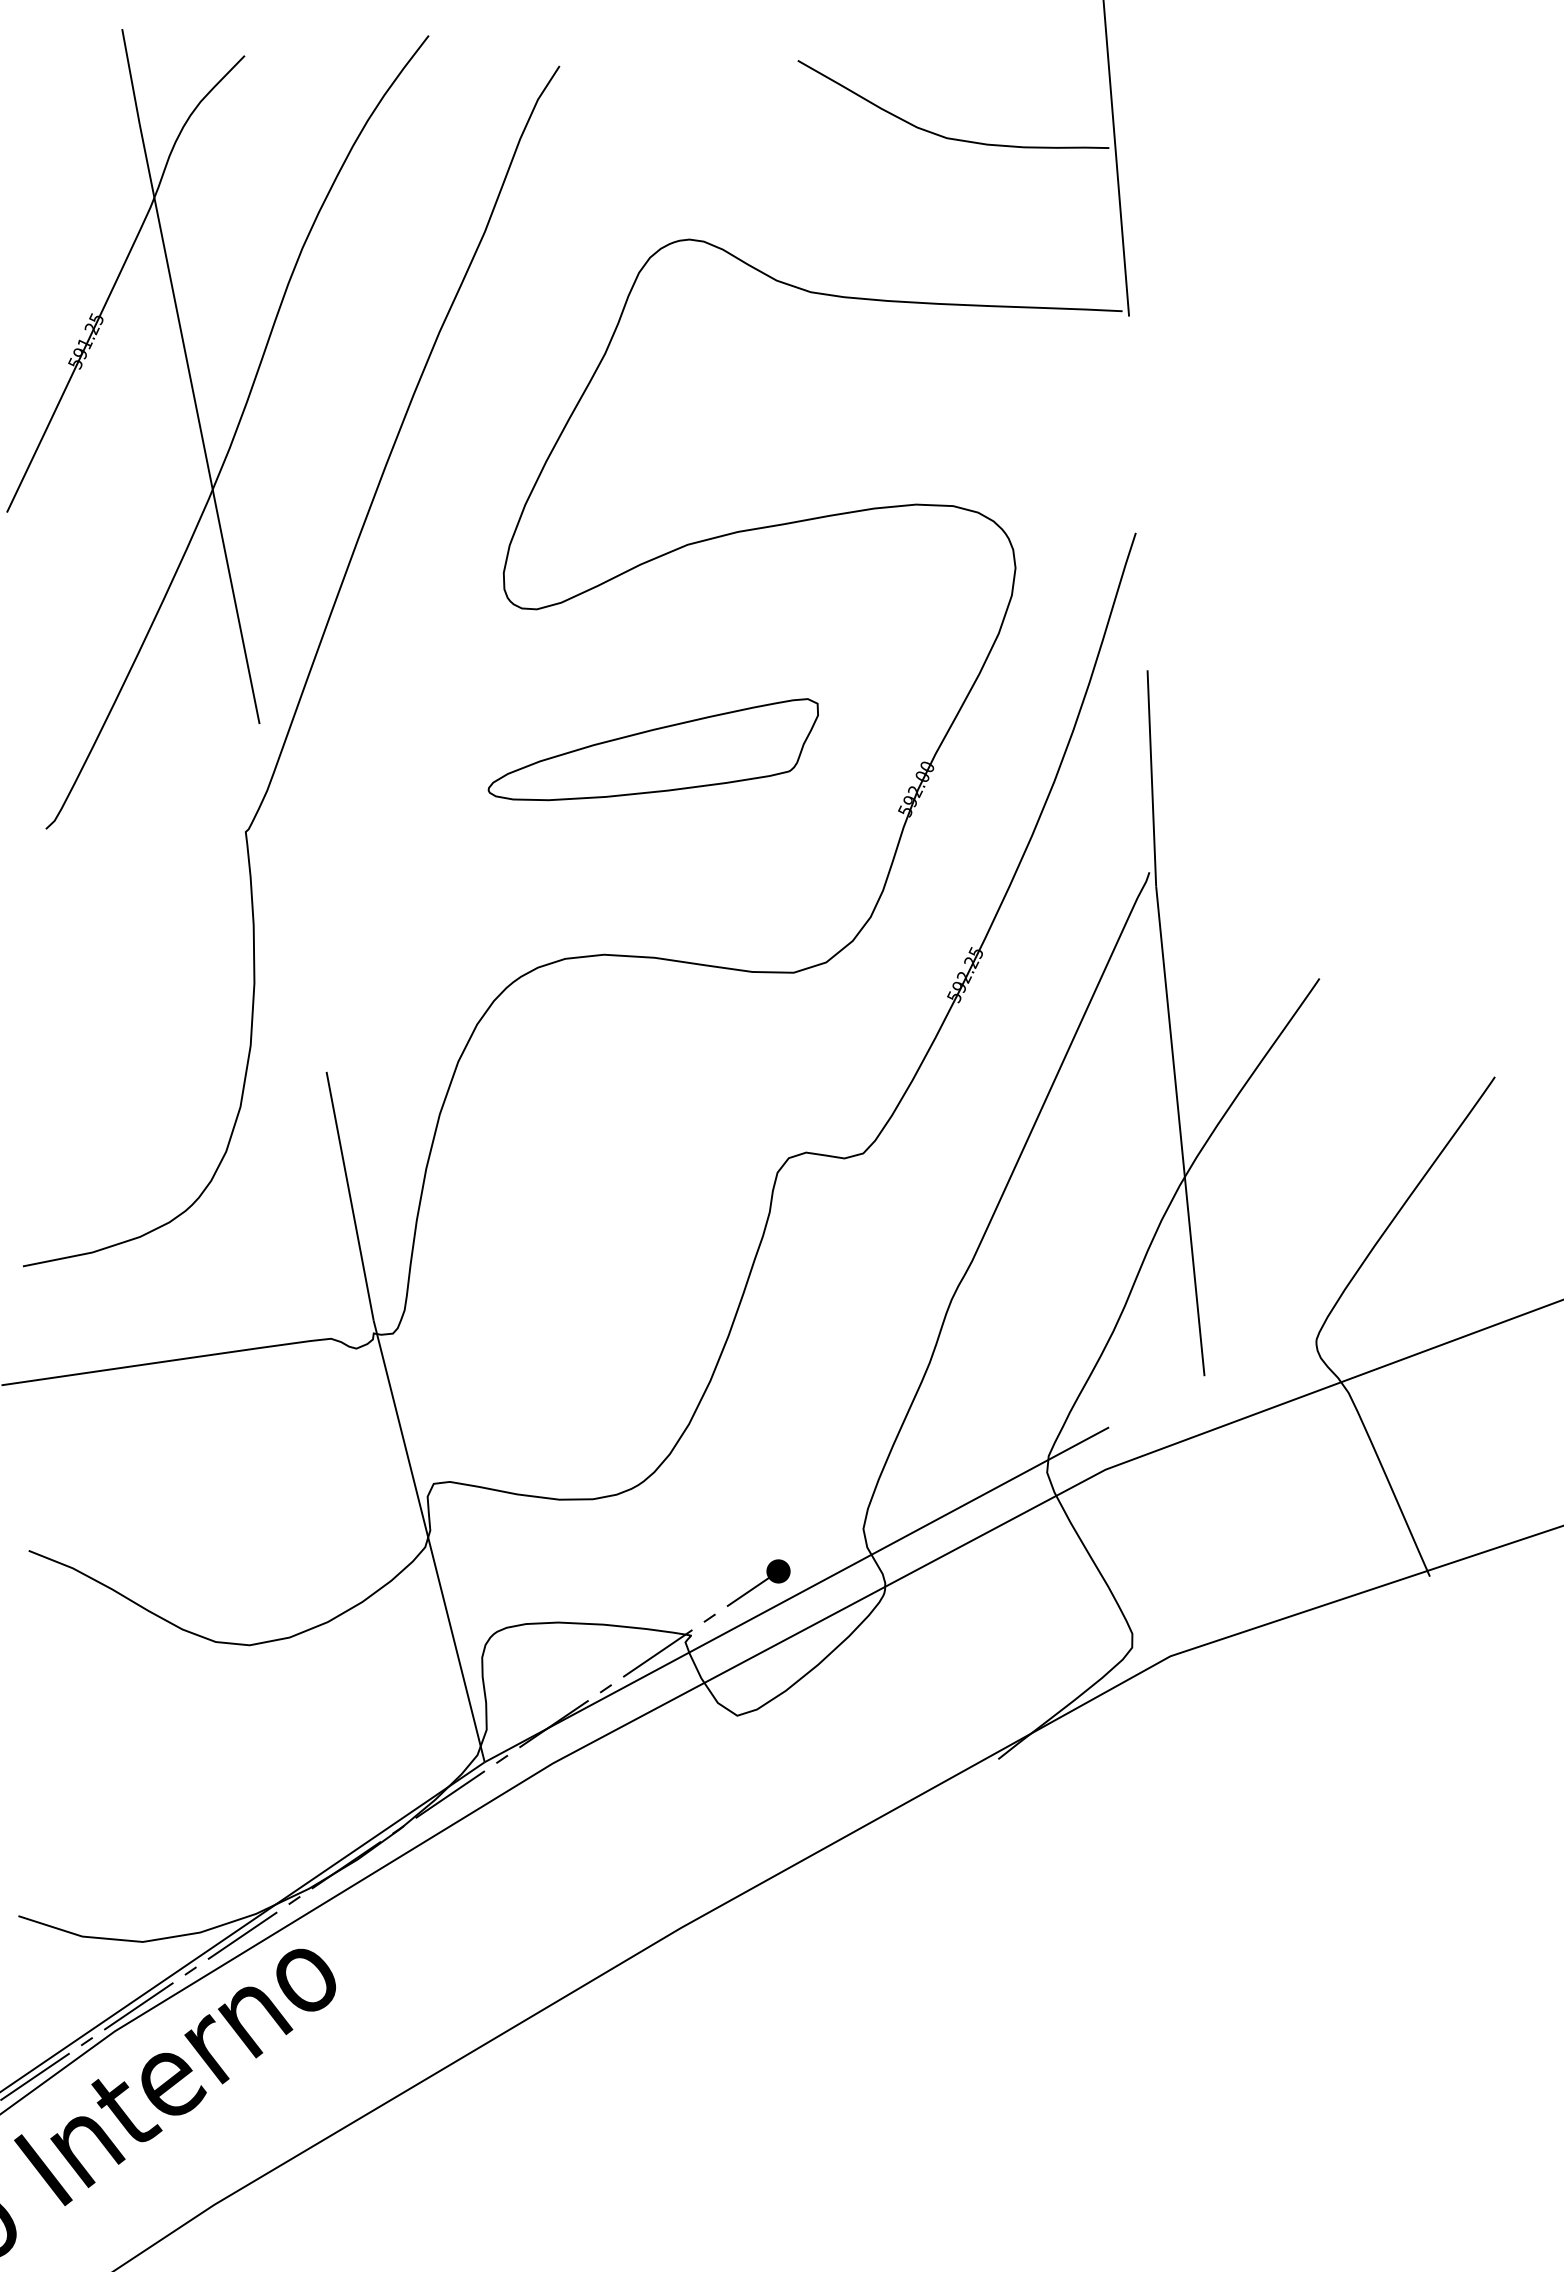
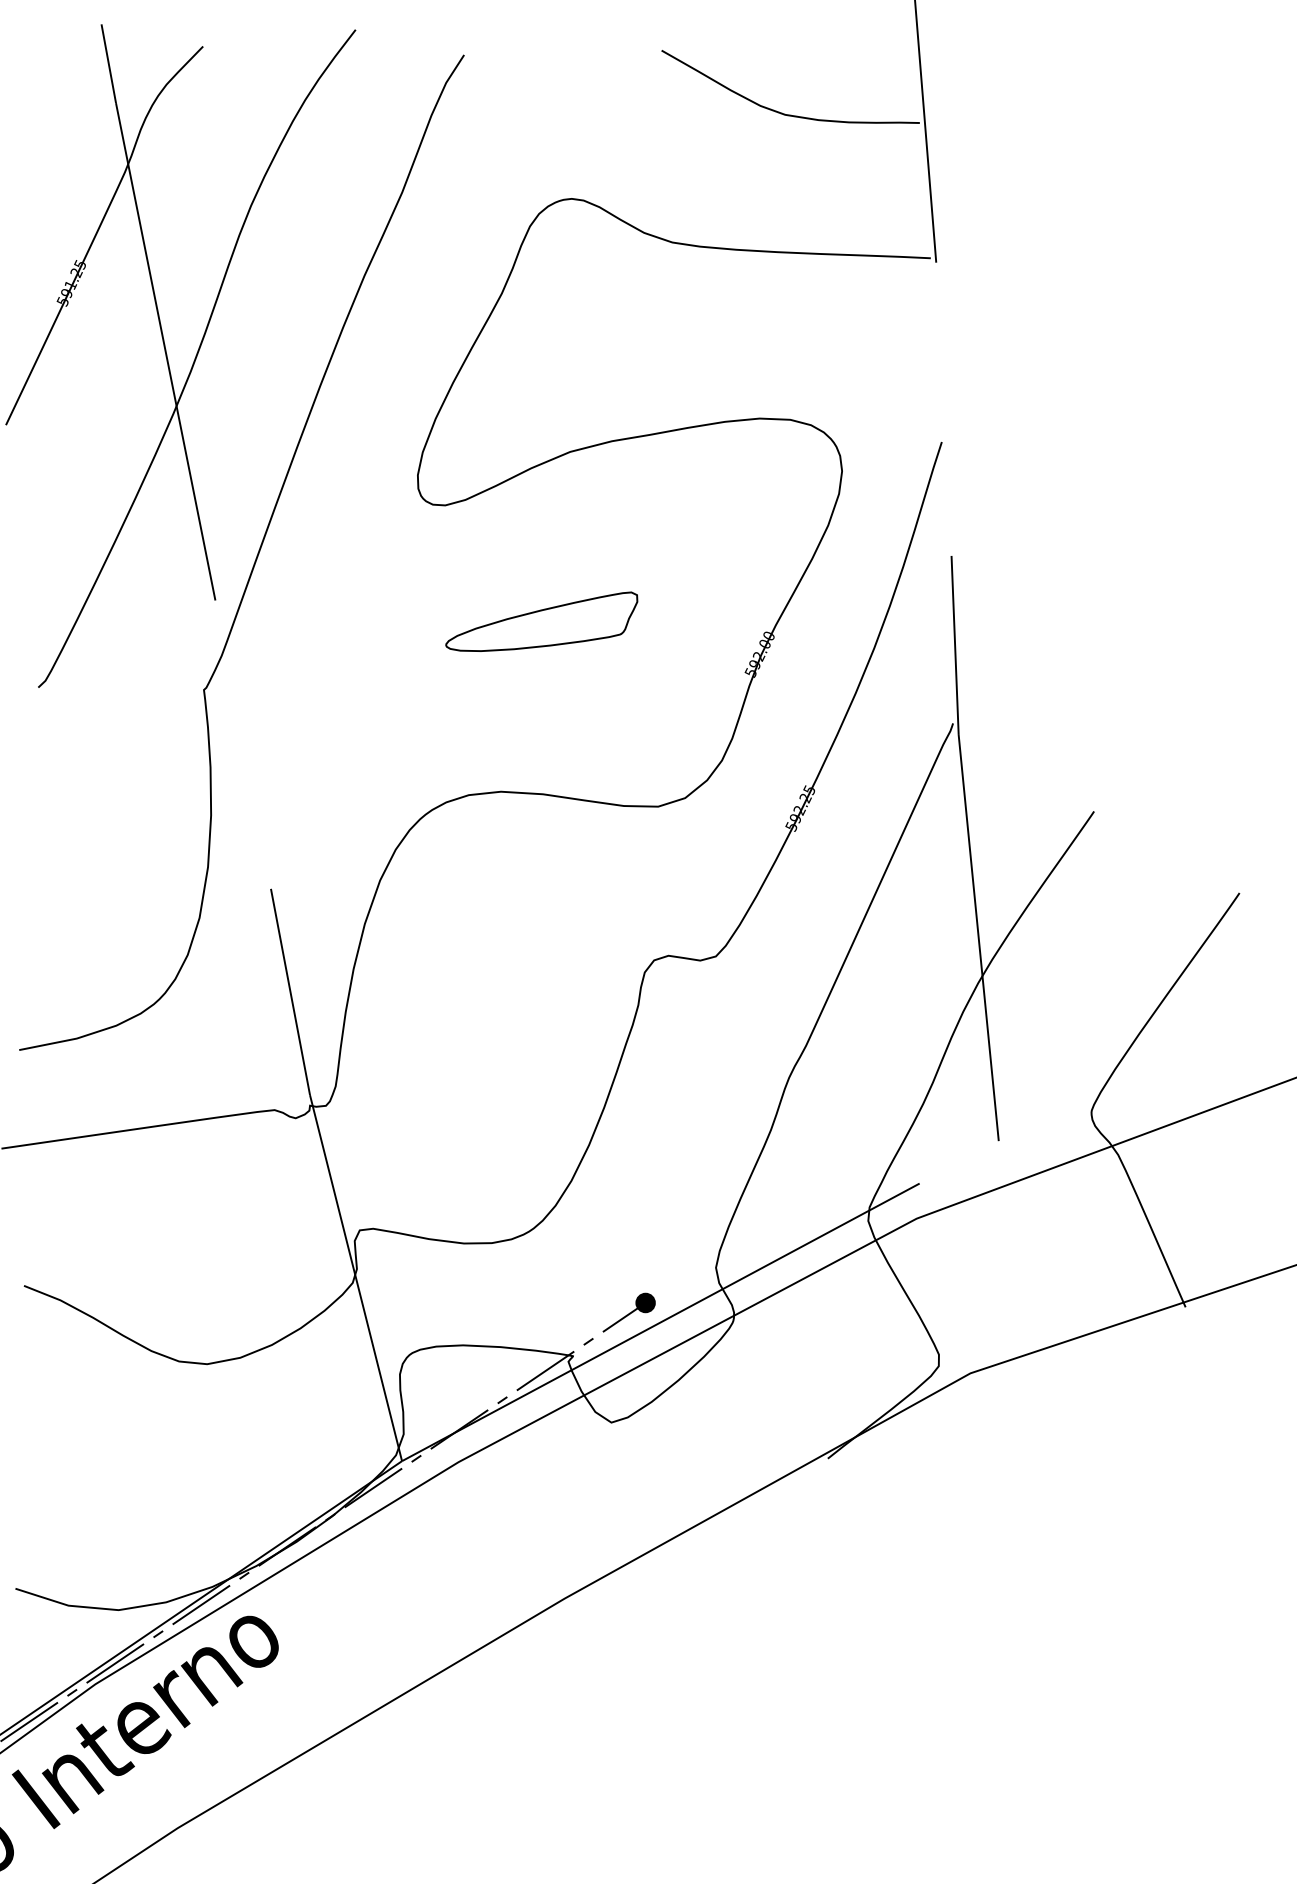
part: (652, 749) -> (541, 621), size x0.7

